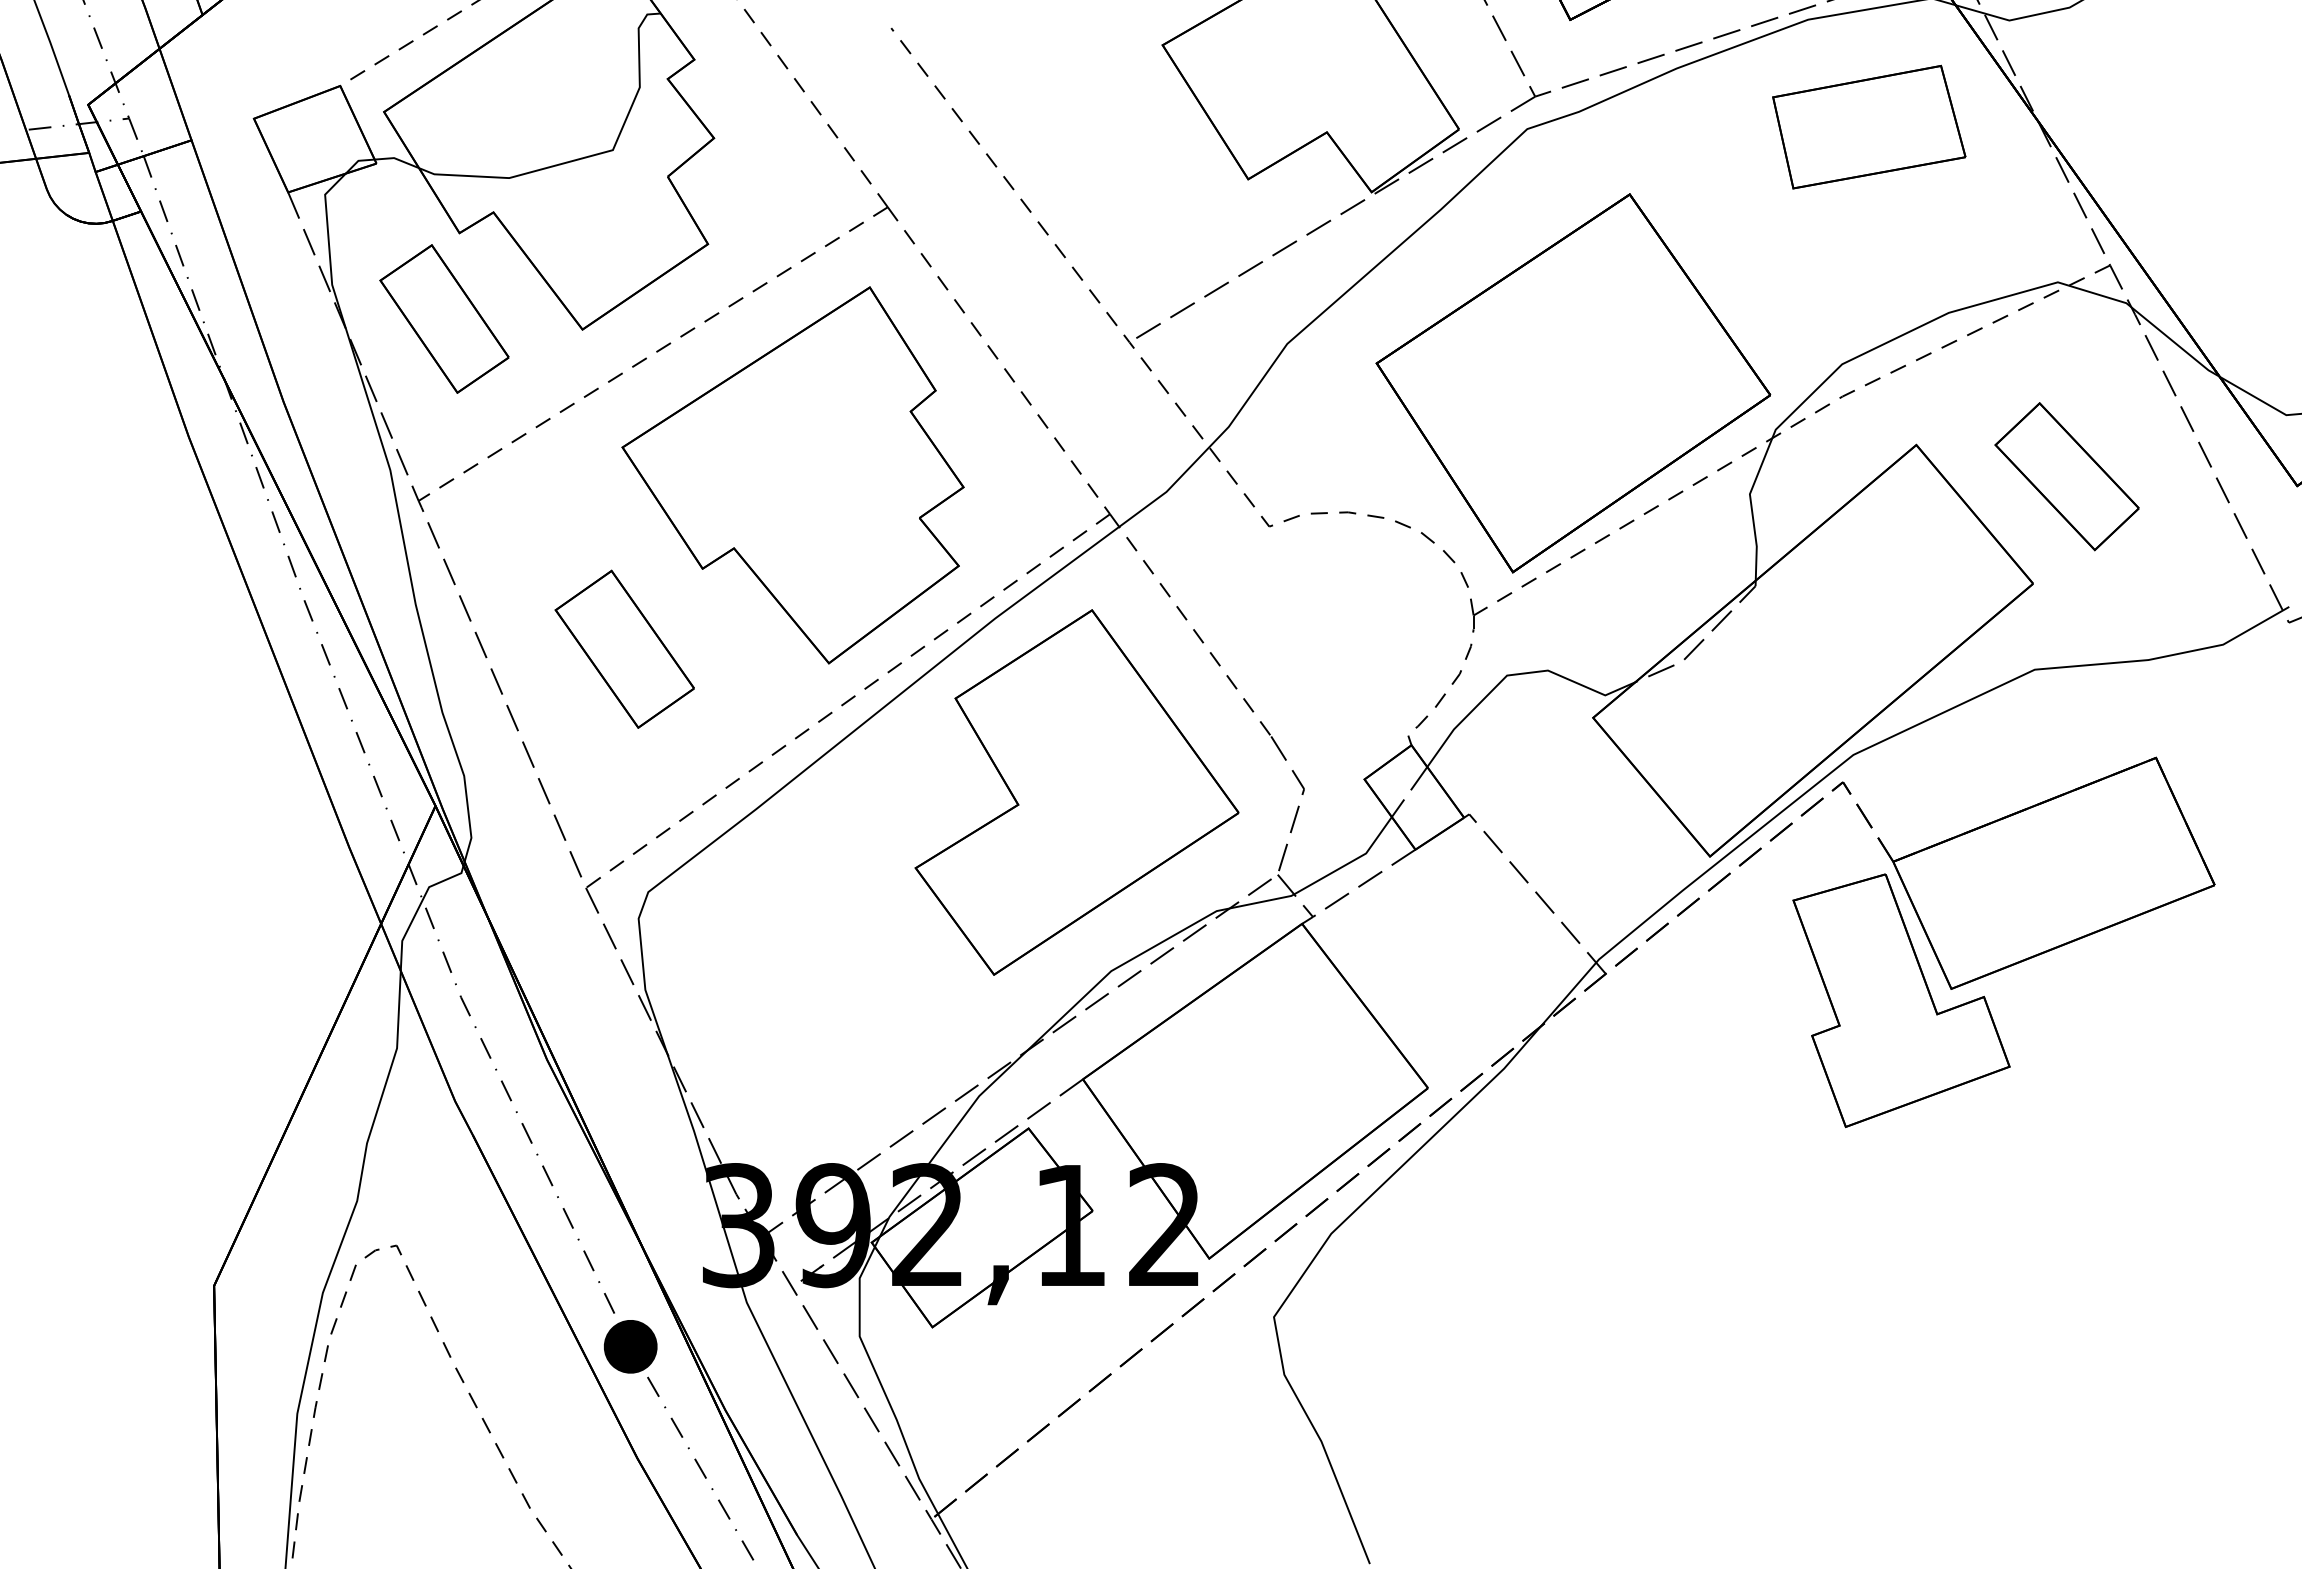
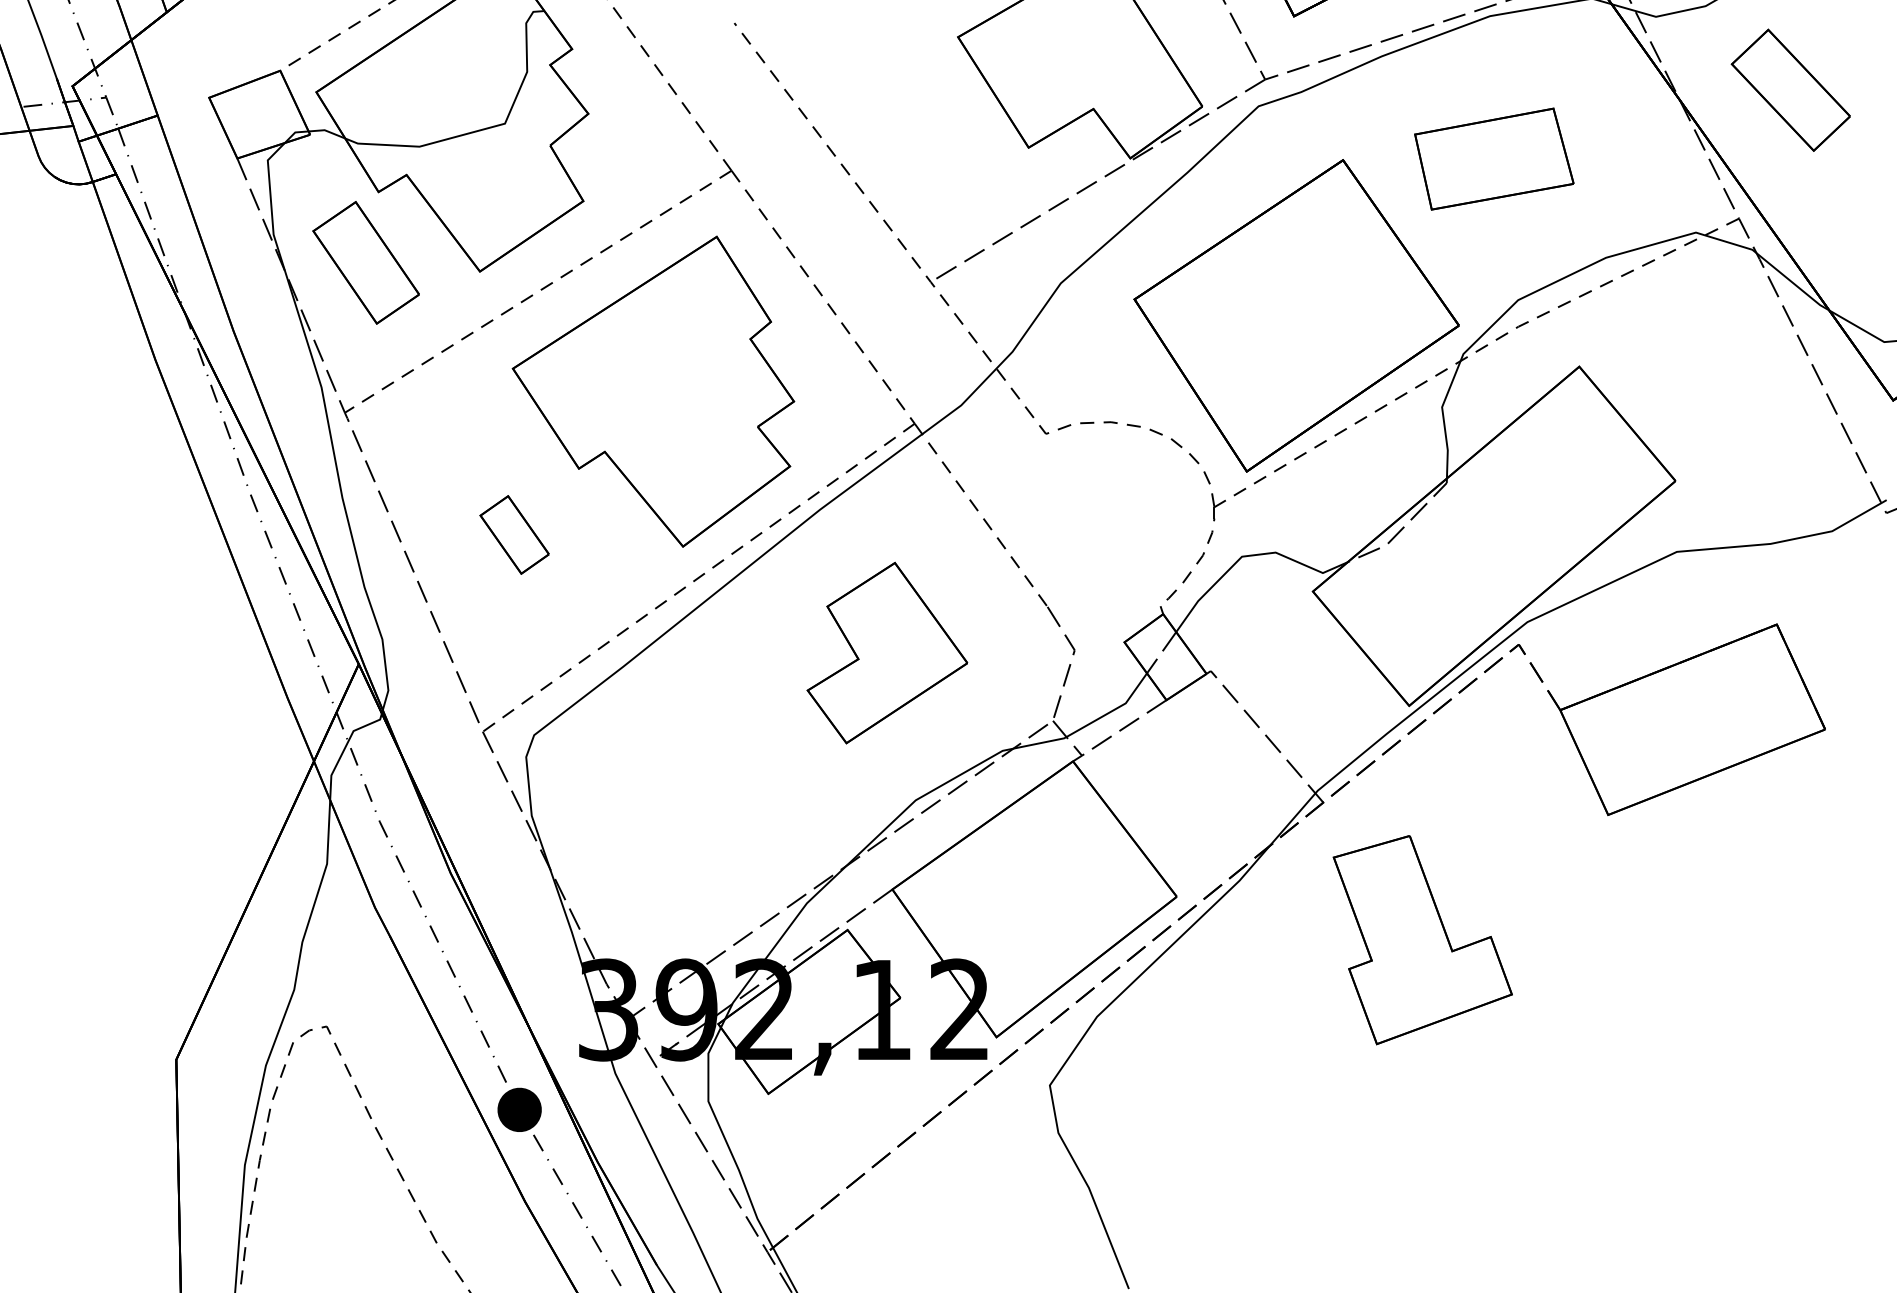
part: (1869, 126) -> (1494, 158), moved
part: (2066, 476) -> (1790, 90), moved
part: (624, 648) -> (514, 534), size x0.6
part: (1076, 792) -> (887, 653), size x0.6
part: (1901, 1000) -> (1422, 939), moved

